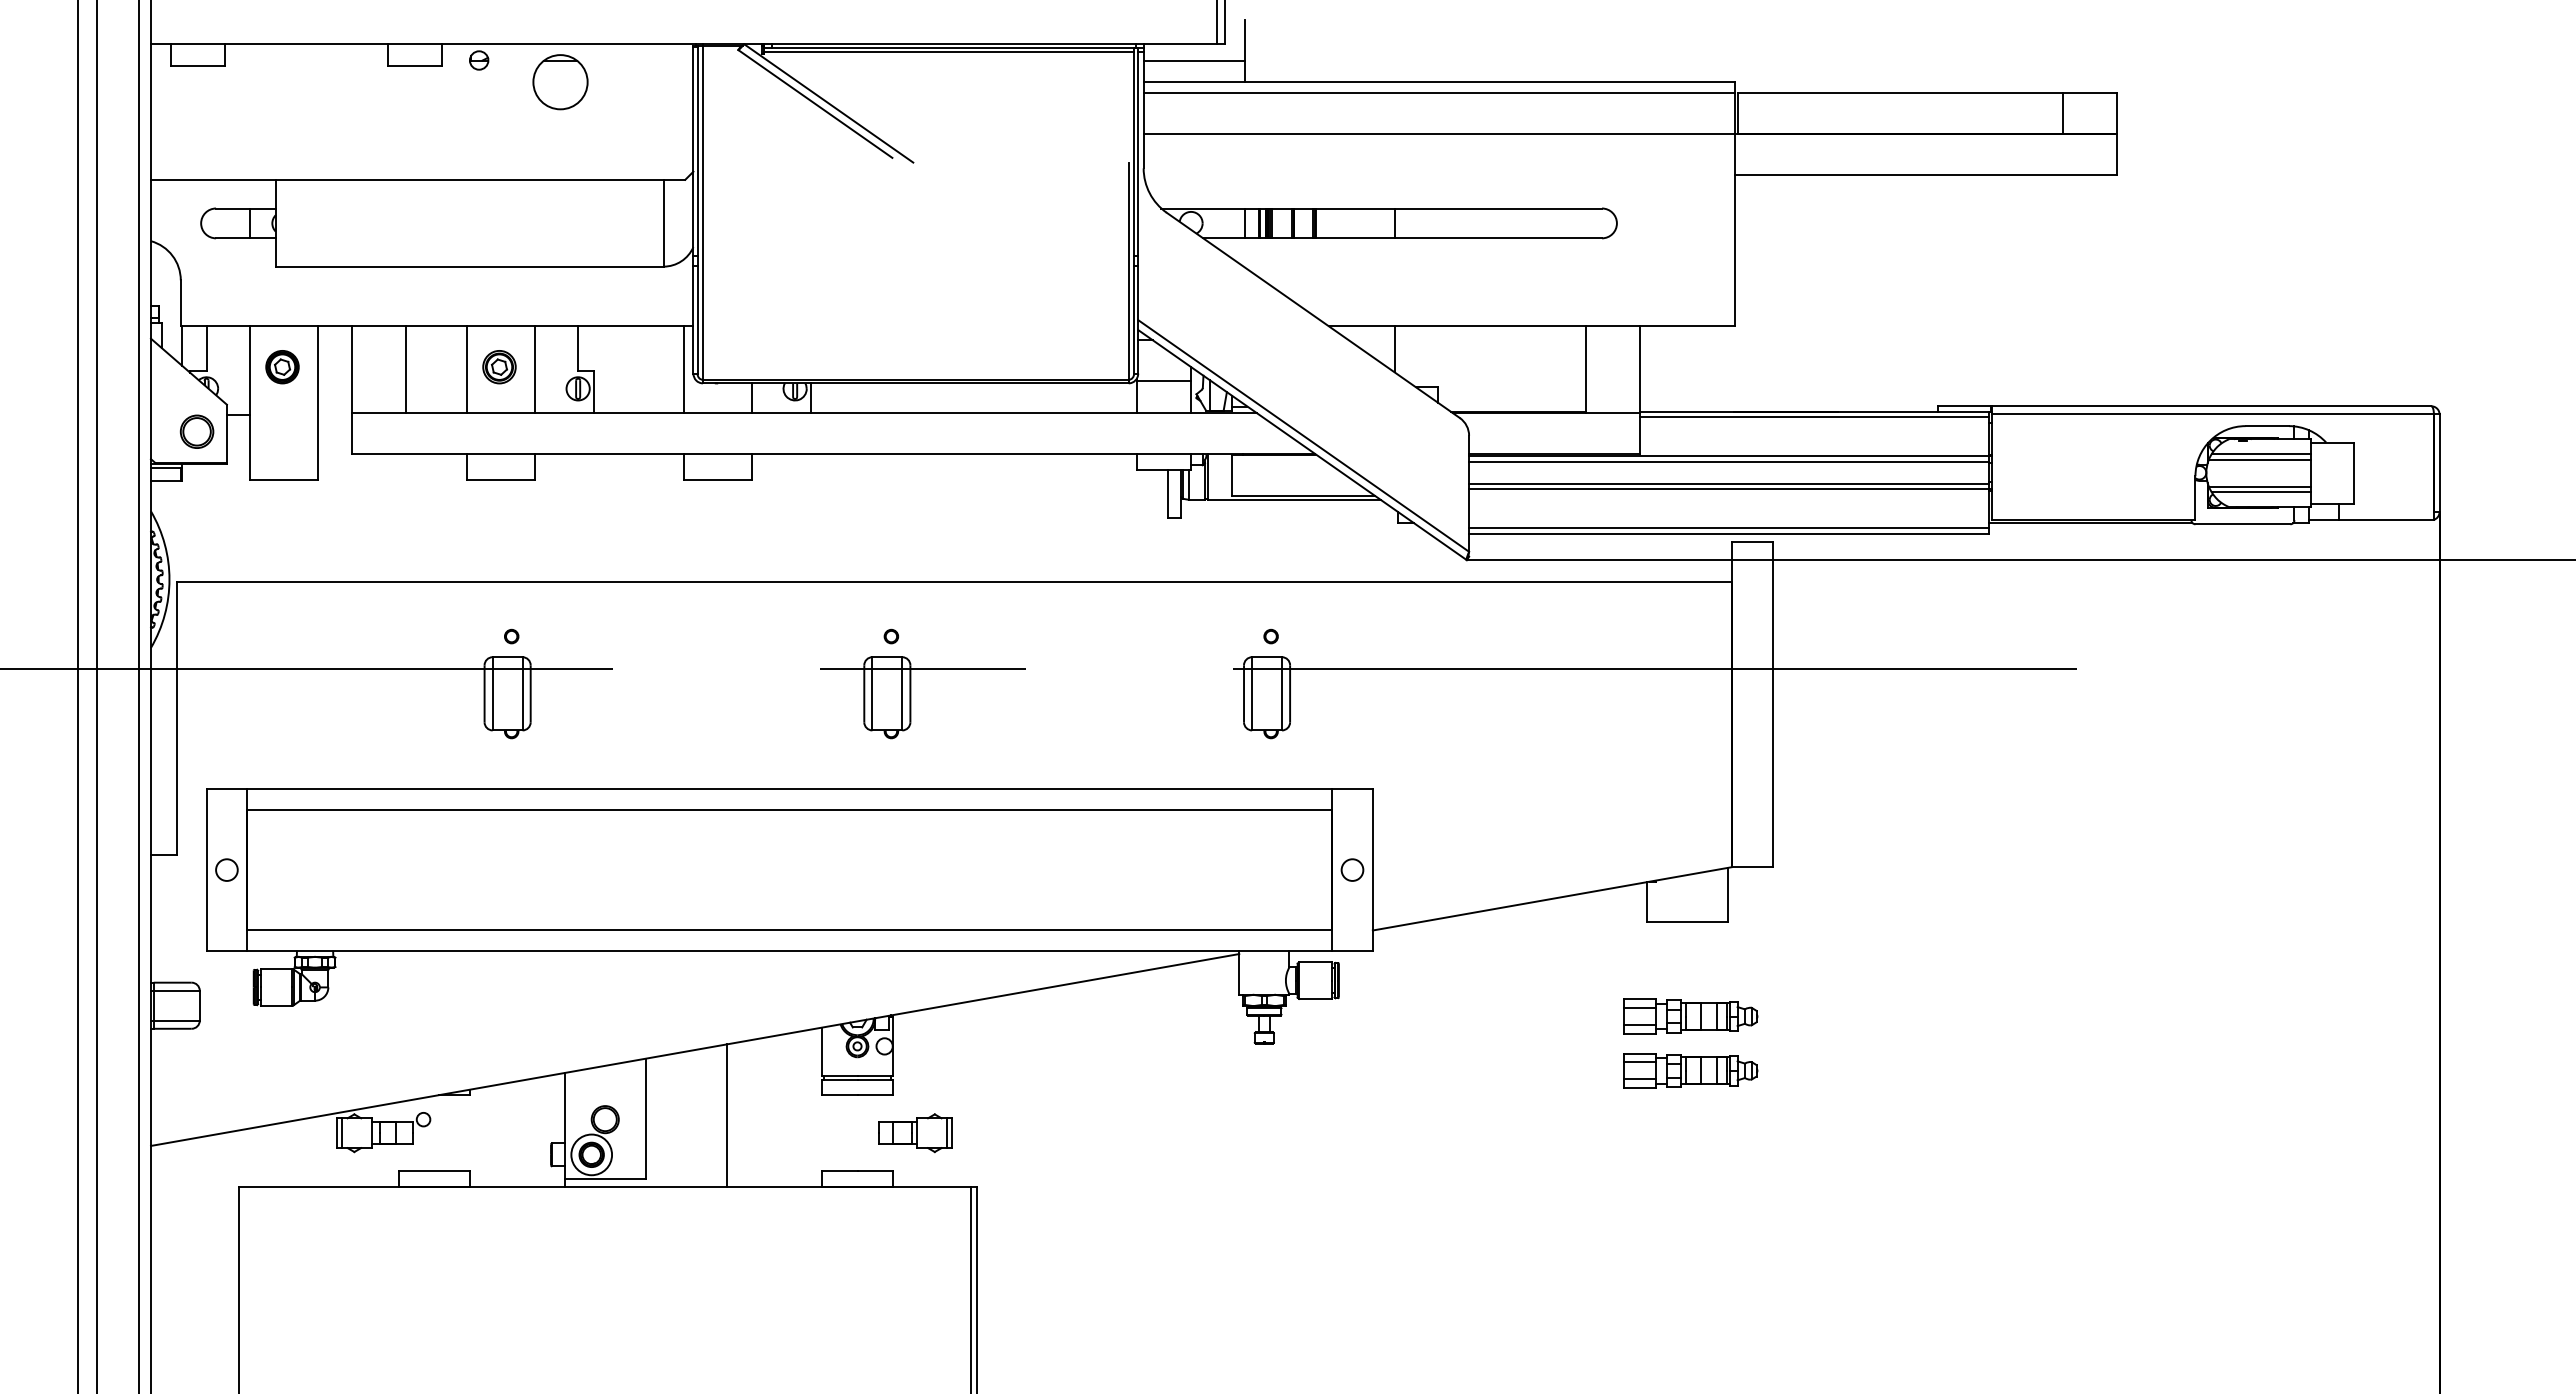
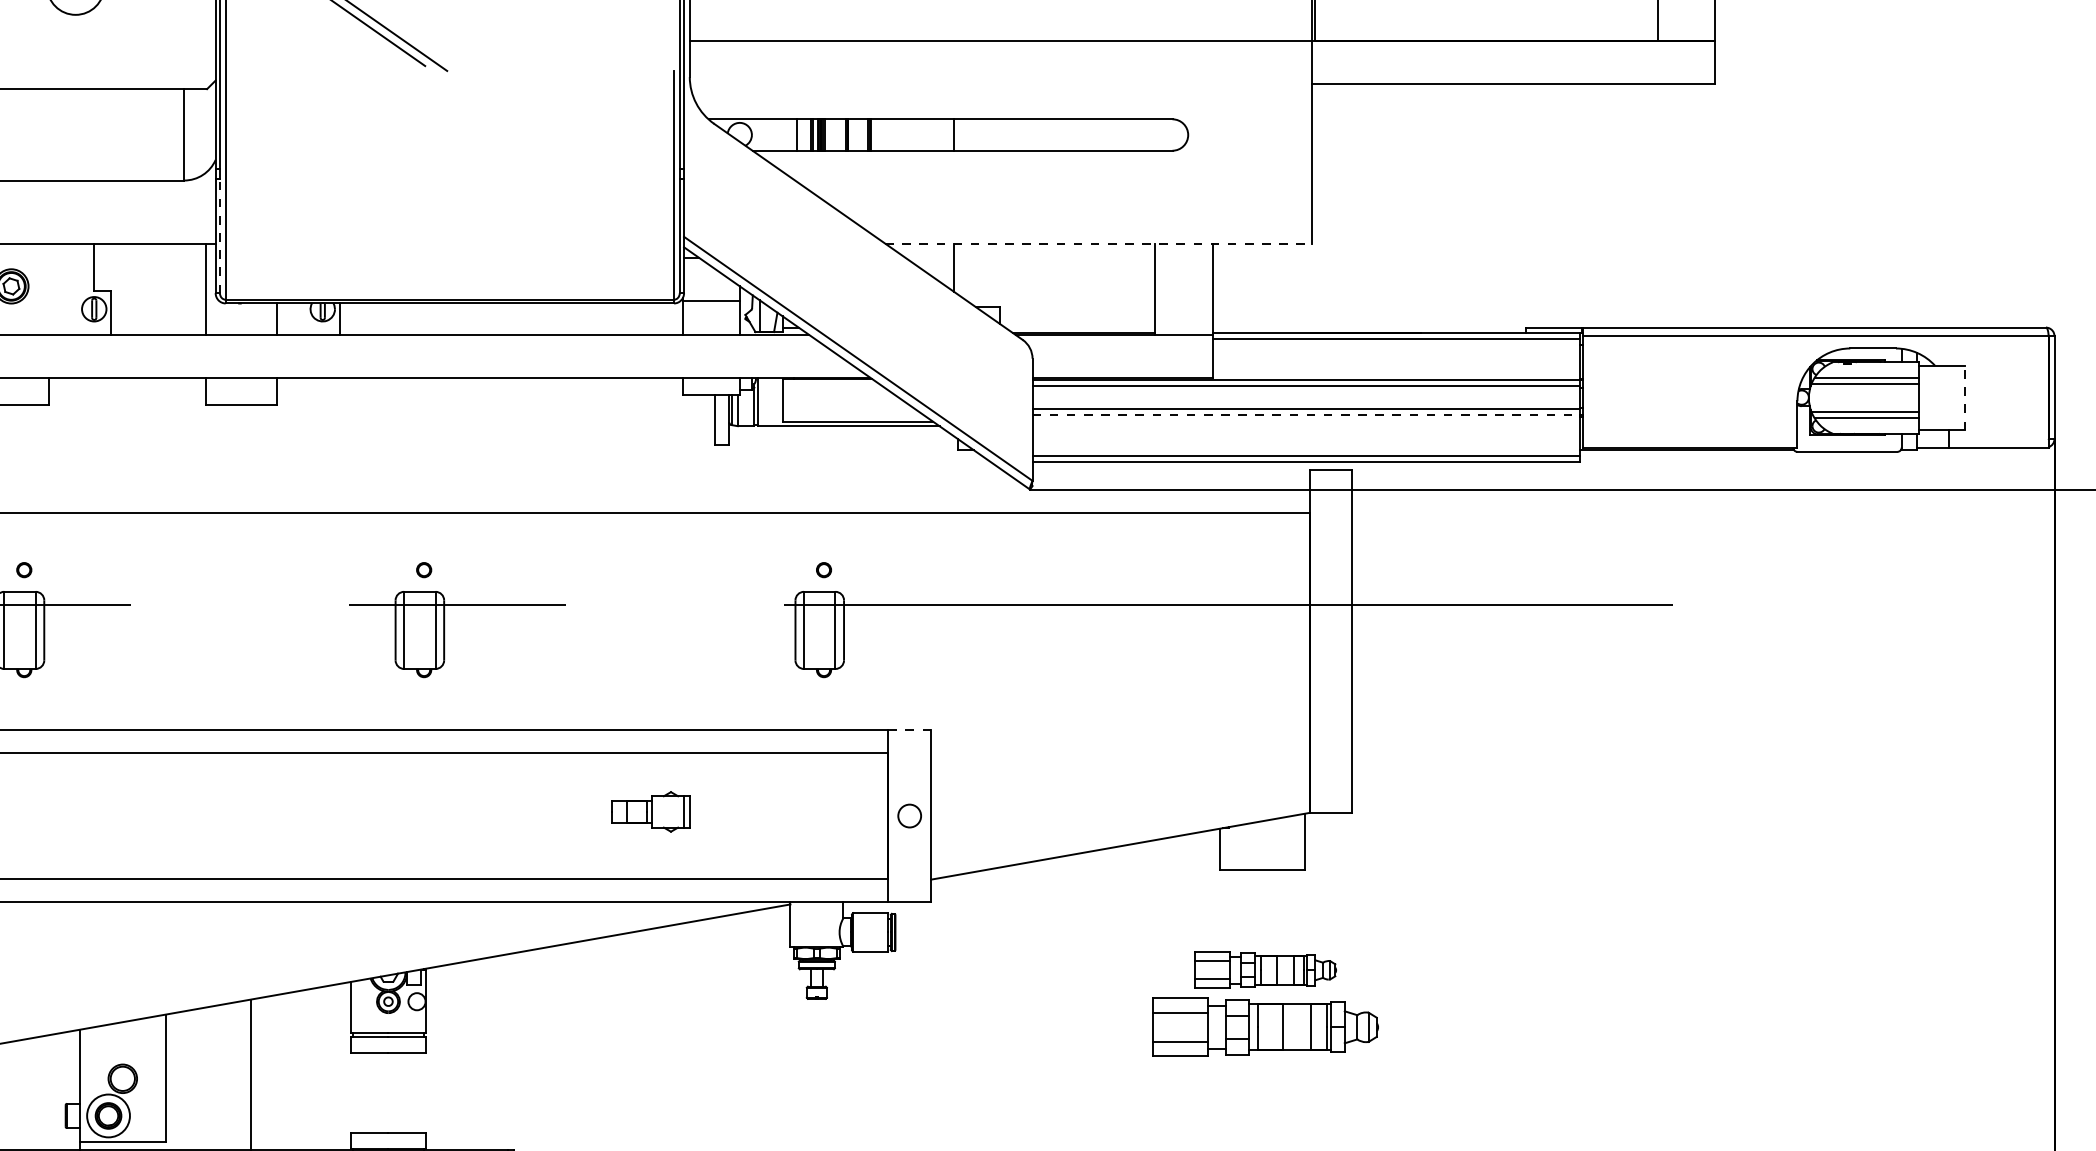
line: (697, 319) -> (219, 236), solid -> dashed
line: (1532, 326) -> (1099, 243), solid -> dashed
line: (534, 369) -> (48, 288), removed
line: (2354, 473) -> (1964, 398), solid -> dashed
line: (1729, 489) -> (1306, 415), solid -> dashed
line: (1352, 788) -> (909, 730), solid -> dashed
part: (1690, 1070) -> (1265, 1027), size x1.6
part: (915, 1133) -> (650, 812), moved

